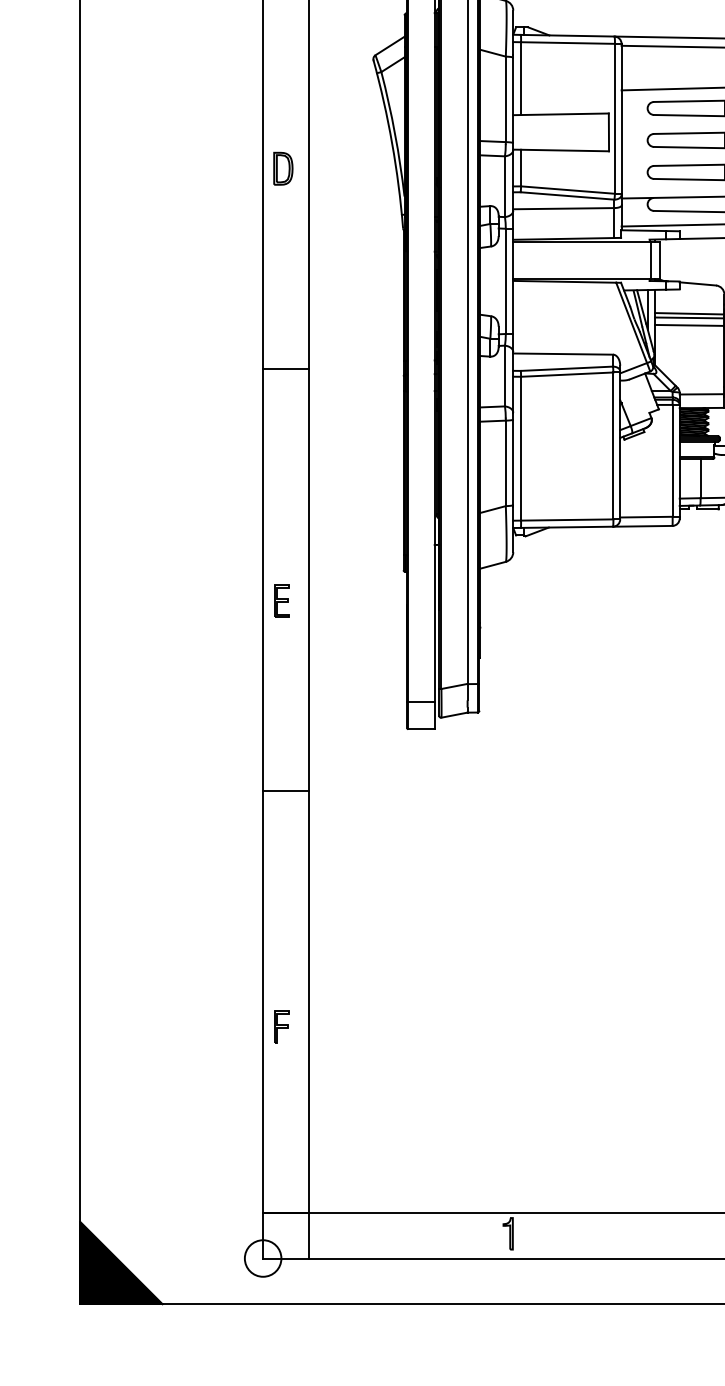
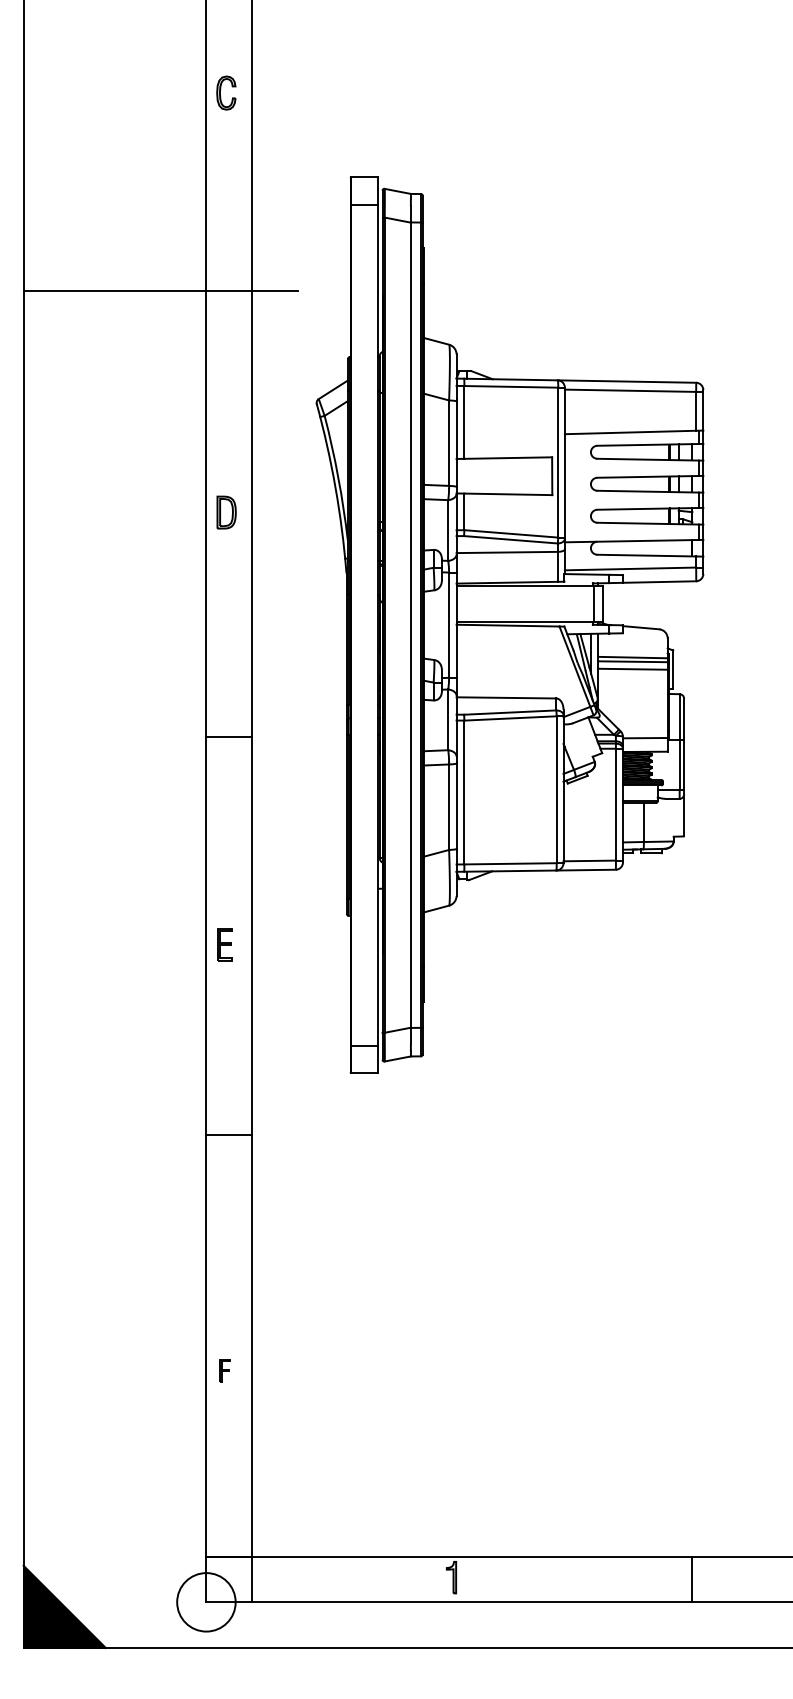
line: (286, 368) -> (229, 736), moved
part: (281, 1026) -> (224, 1370), size x0.7
circle: (263, 1258) -> (206, 1602), size x1.6

